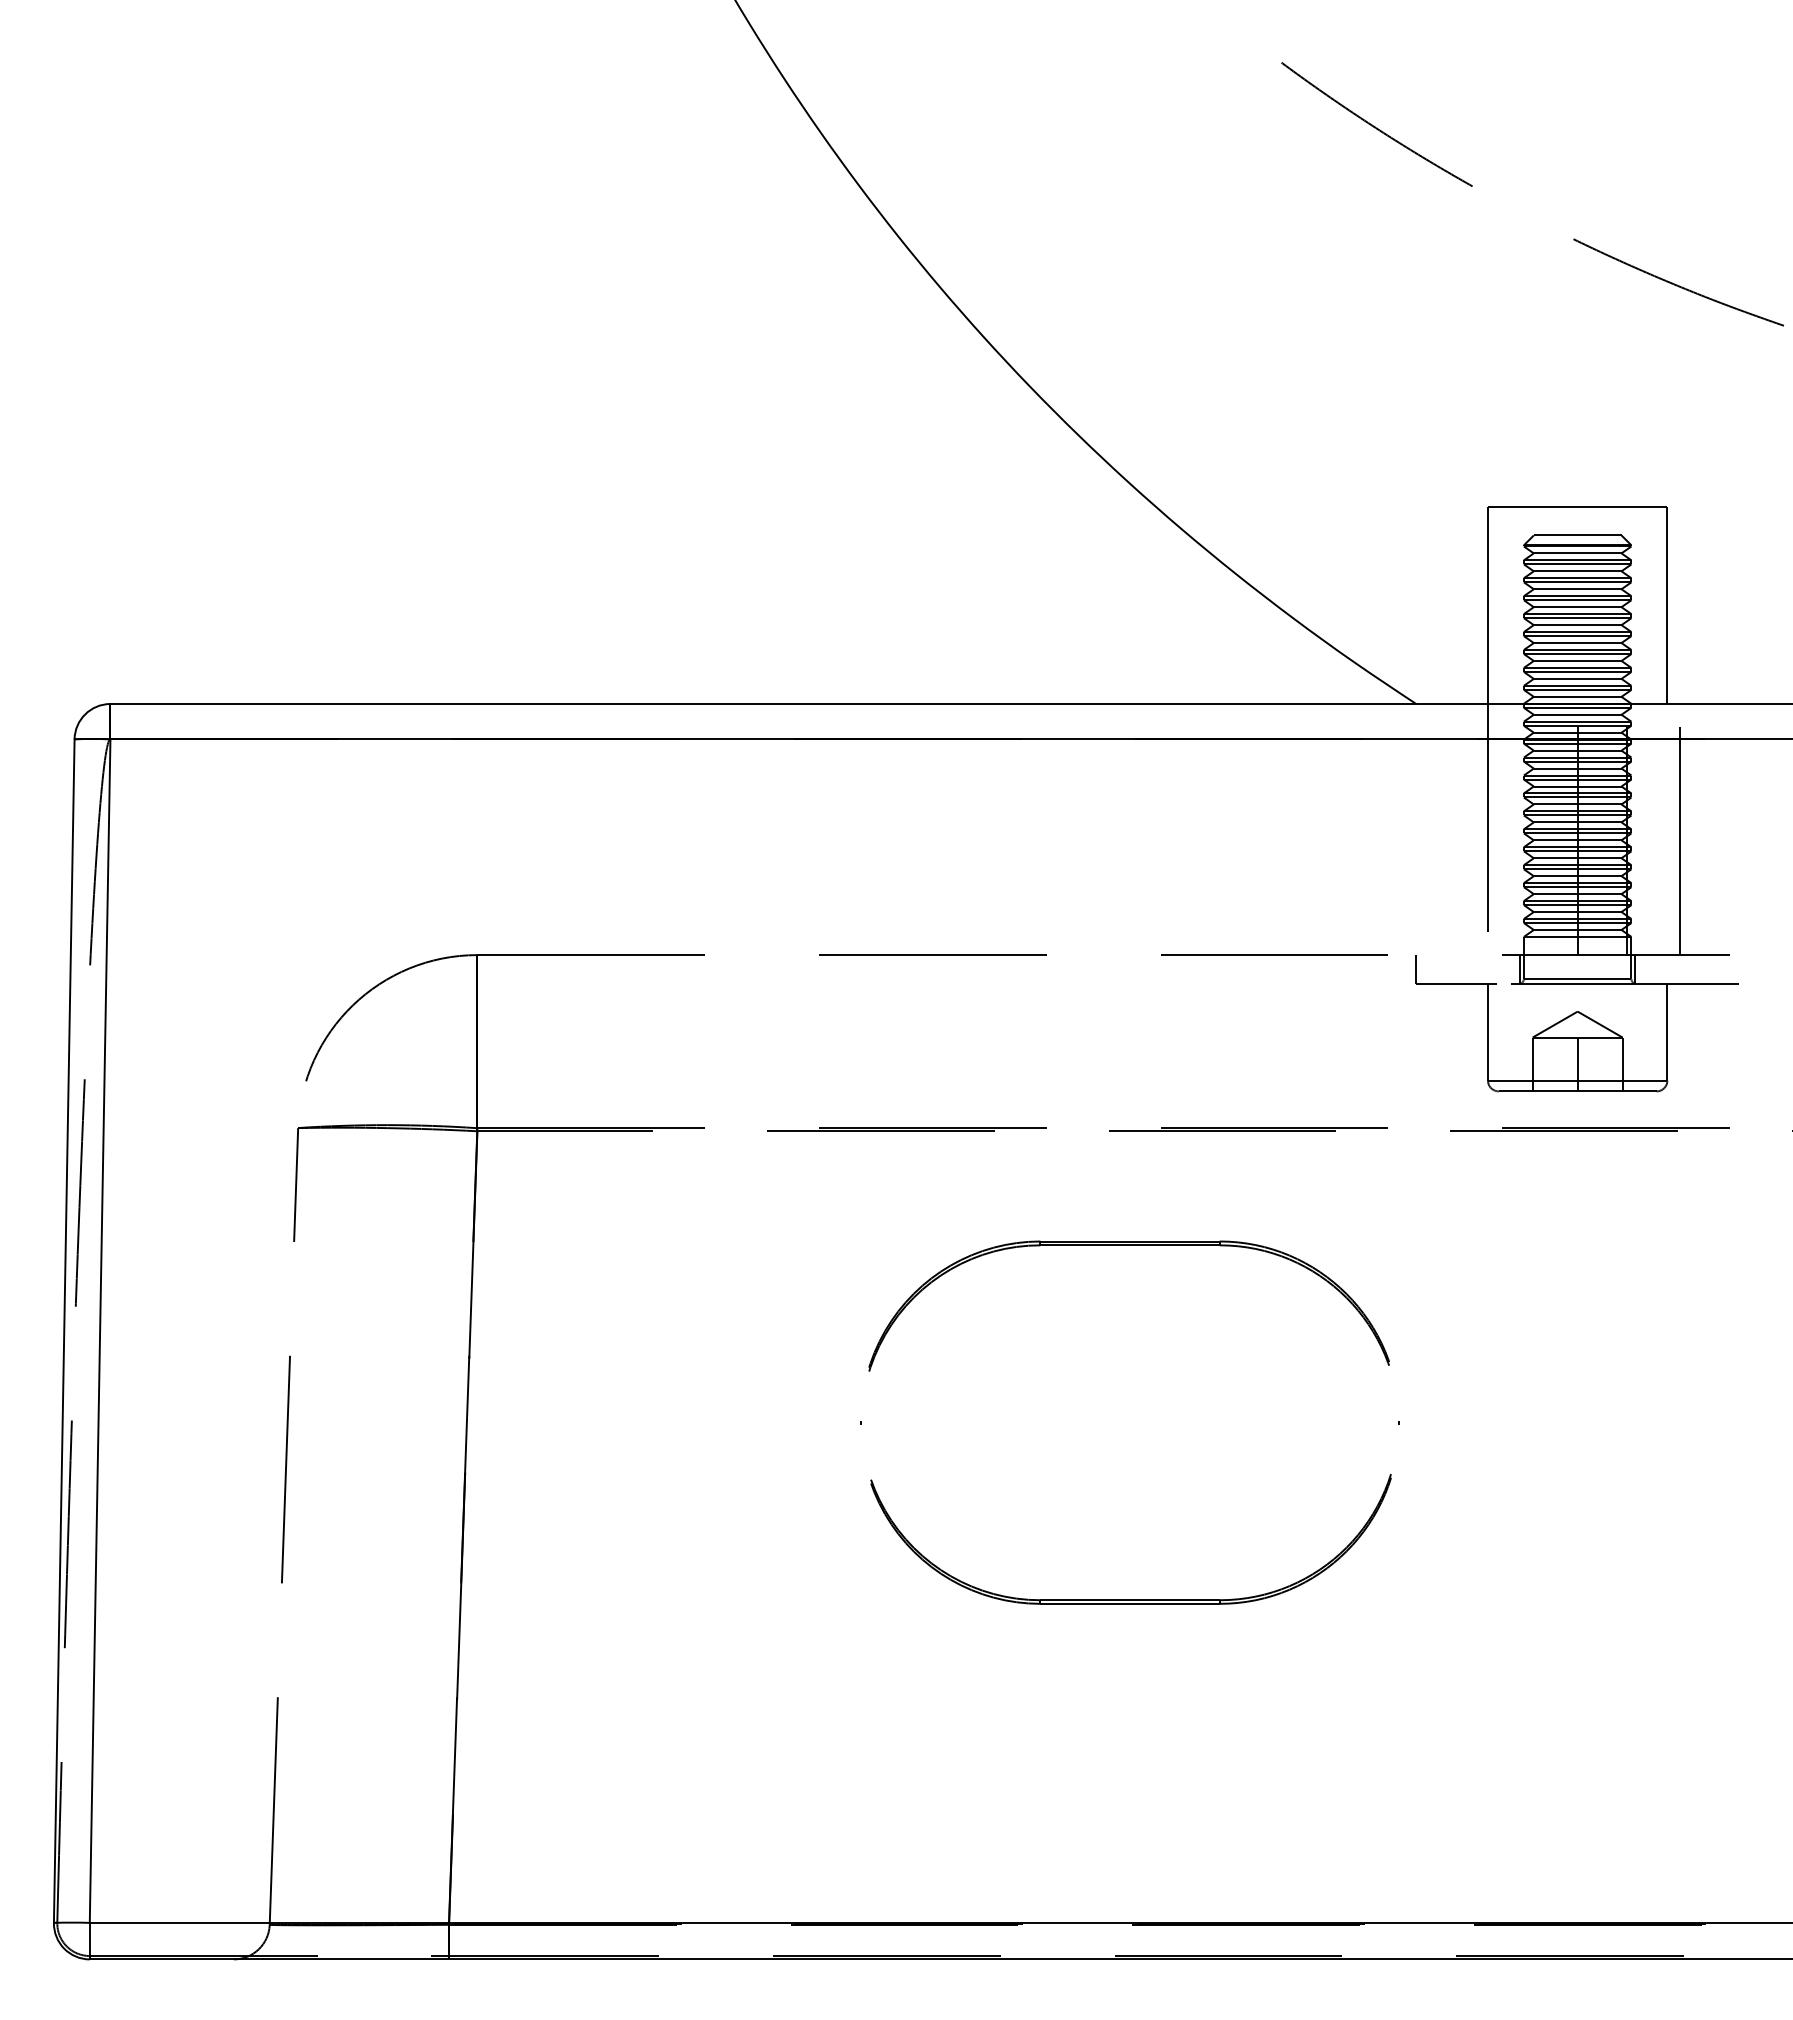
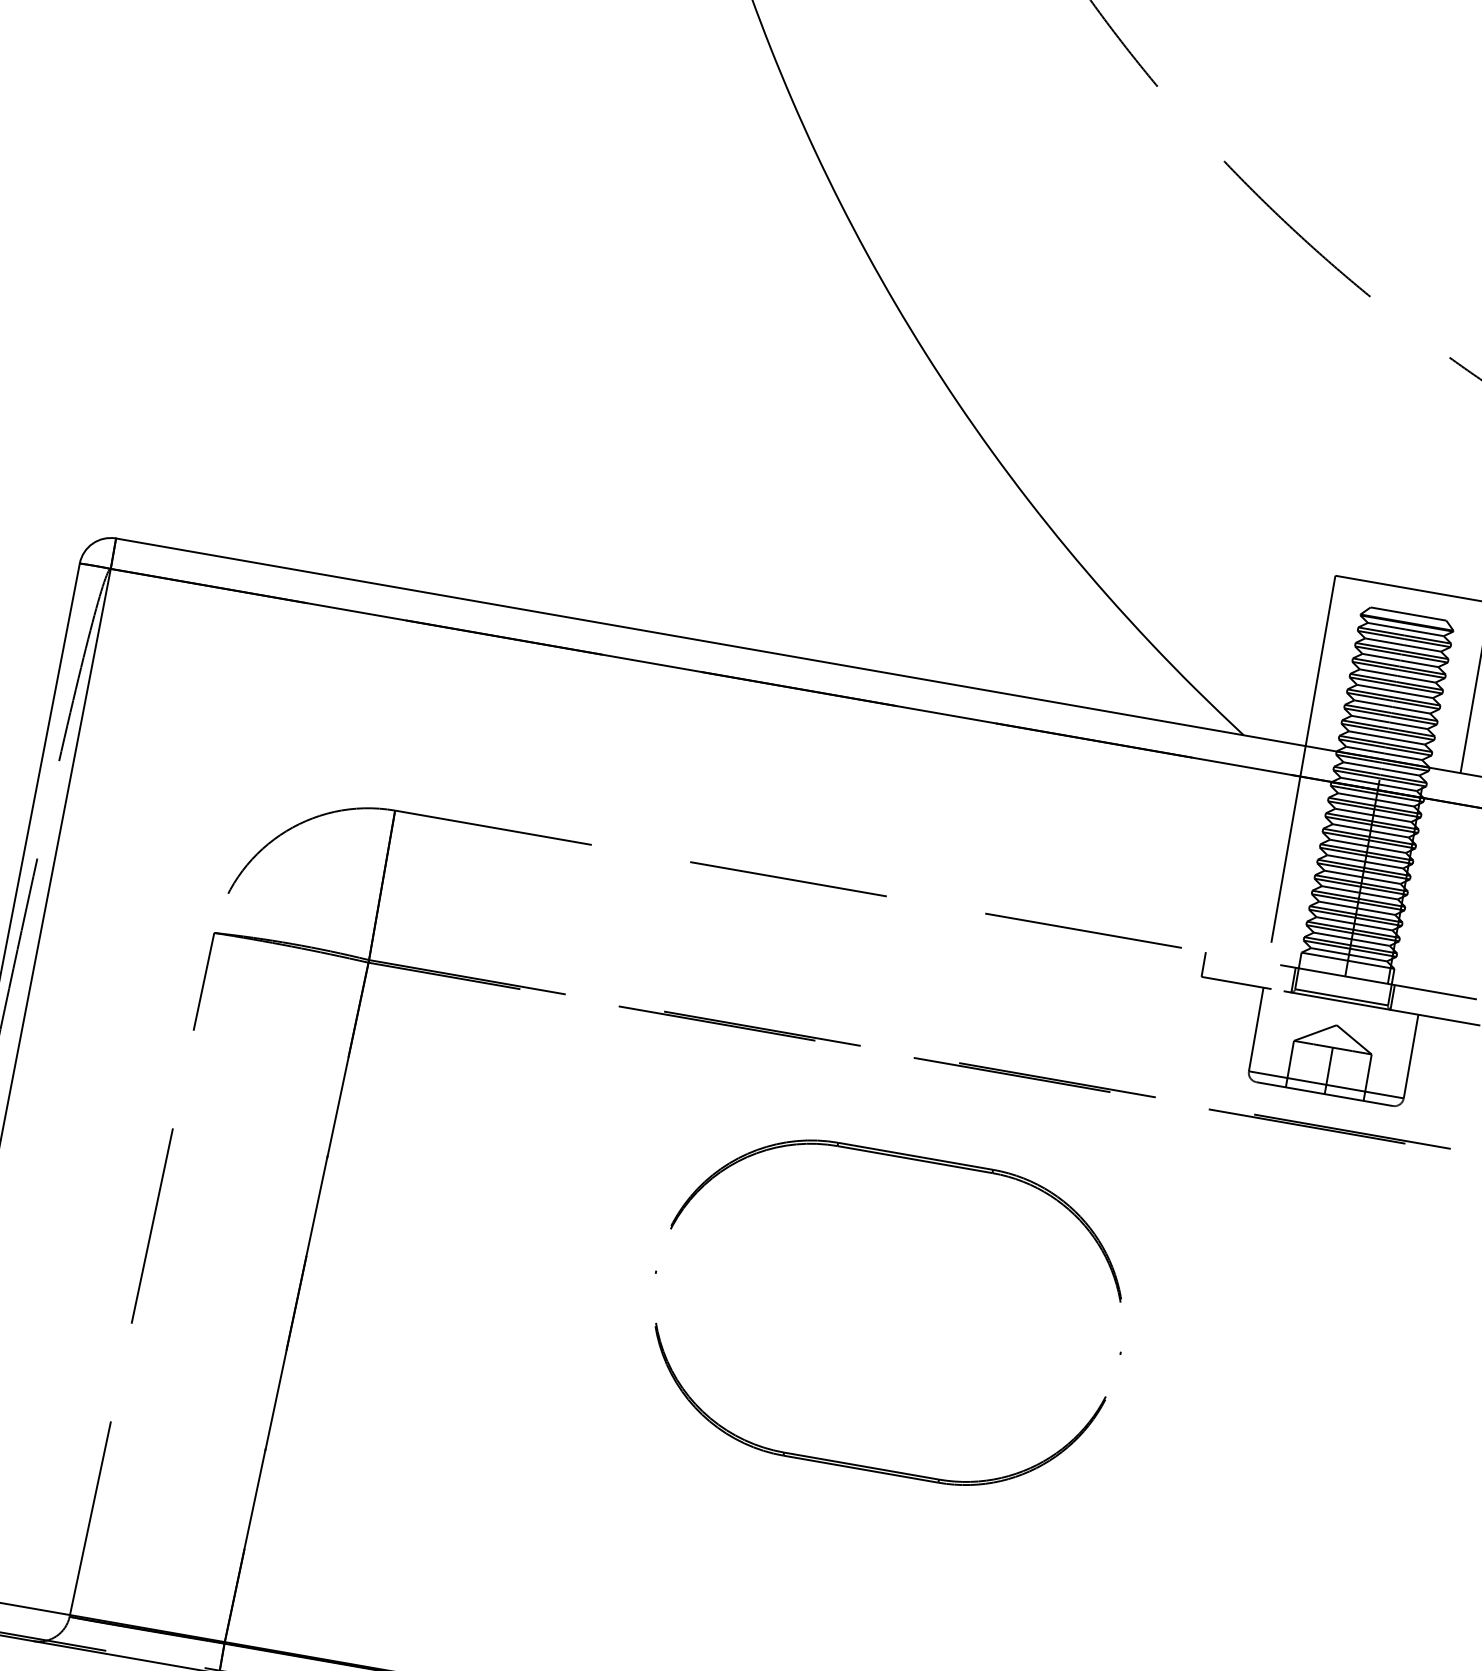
line: (1679, 829) -> (1452, 883), removed

